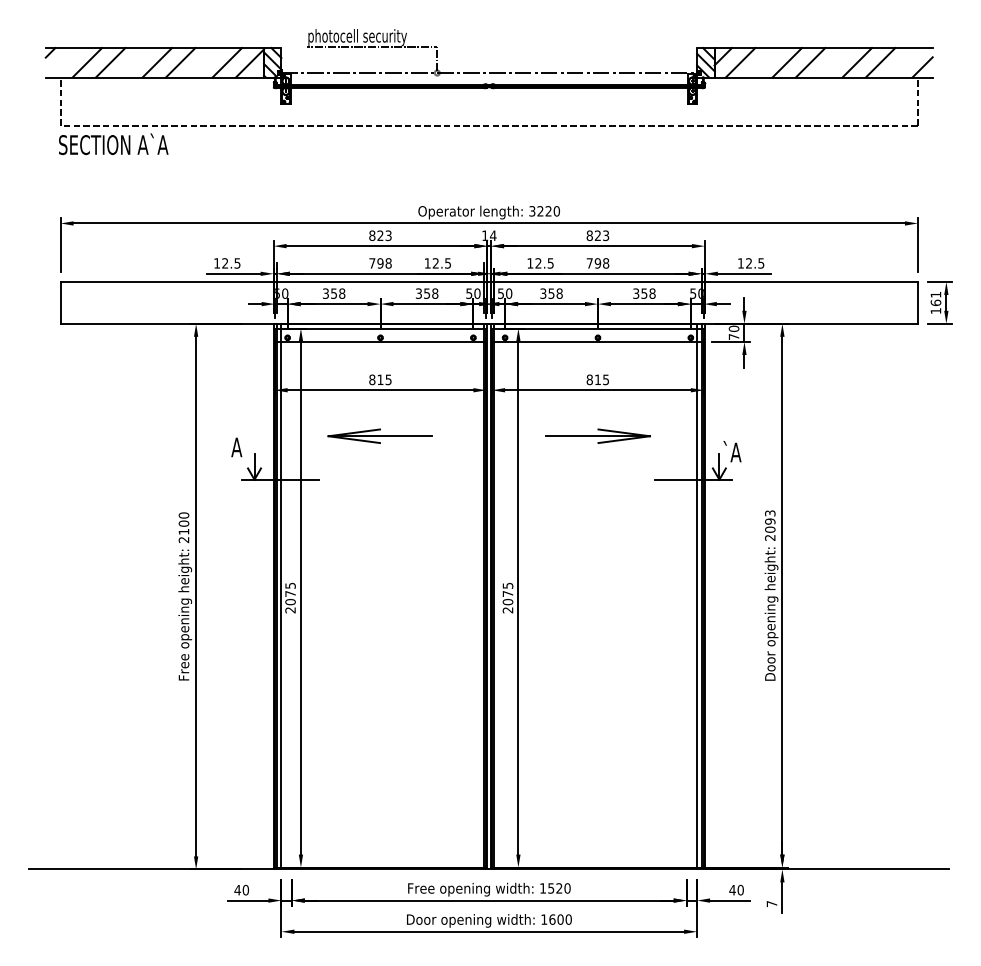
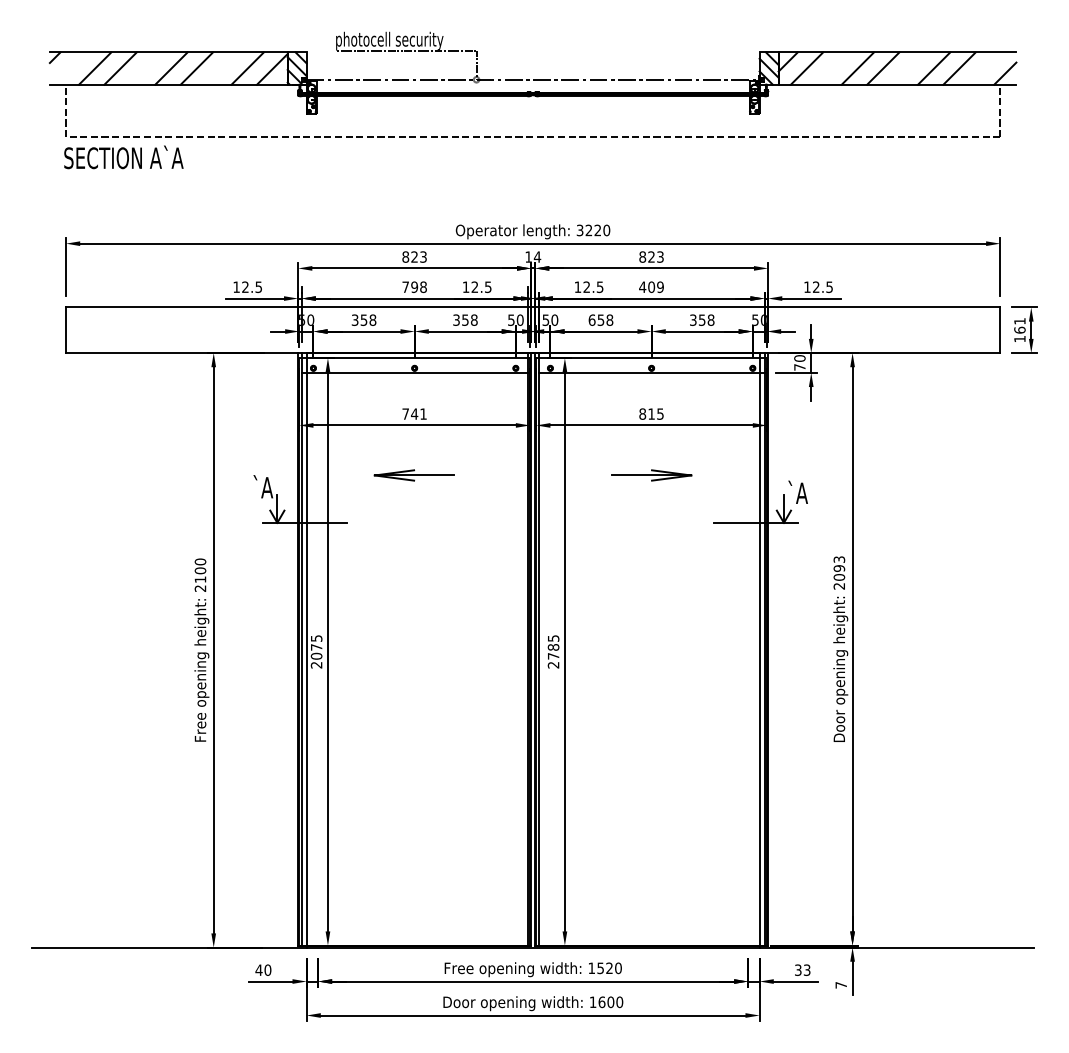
text: (597, 263) -> (651, 287), 798 -> 409
text: (543, 293) -> (592, 320), 358 -> 658
text: (380, 379) -> (414, 413), 815 -> 741
part: (379, 435) -> (413, 474), size x0.7
part: (597, 435) -> (651, 474), size x0.7
text: (240, 446) -> (262, 486), A -> `A
text: (507, 597) -> (553, 651), 2075 -> 2785
text: (736, 889) -> (802, 969), 40 -> 33

